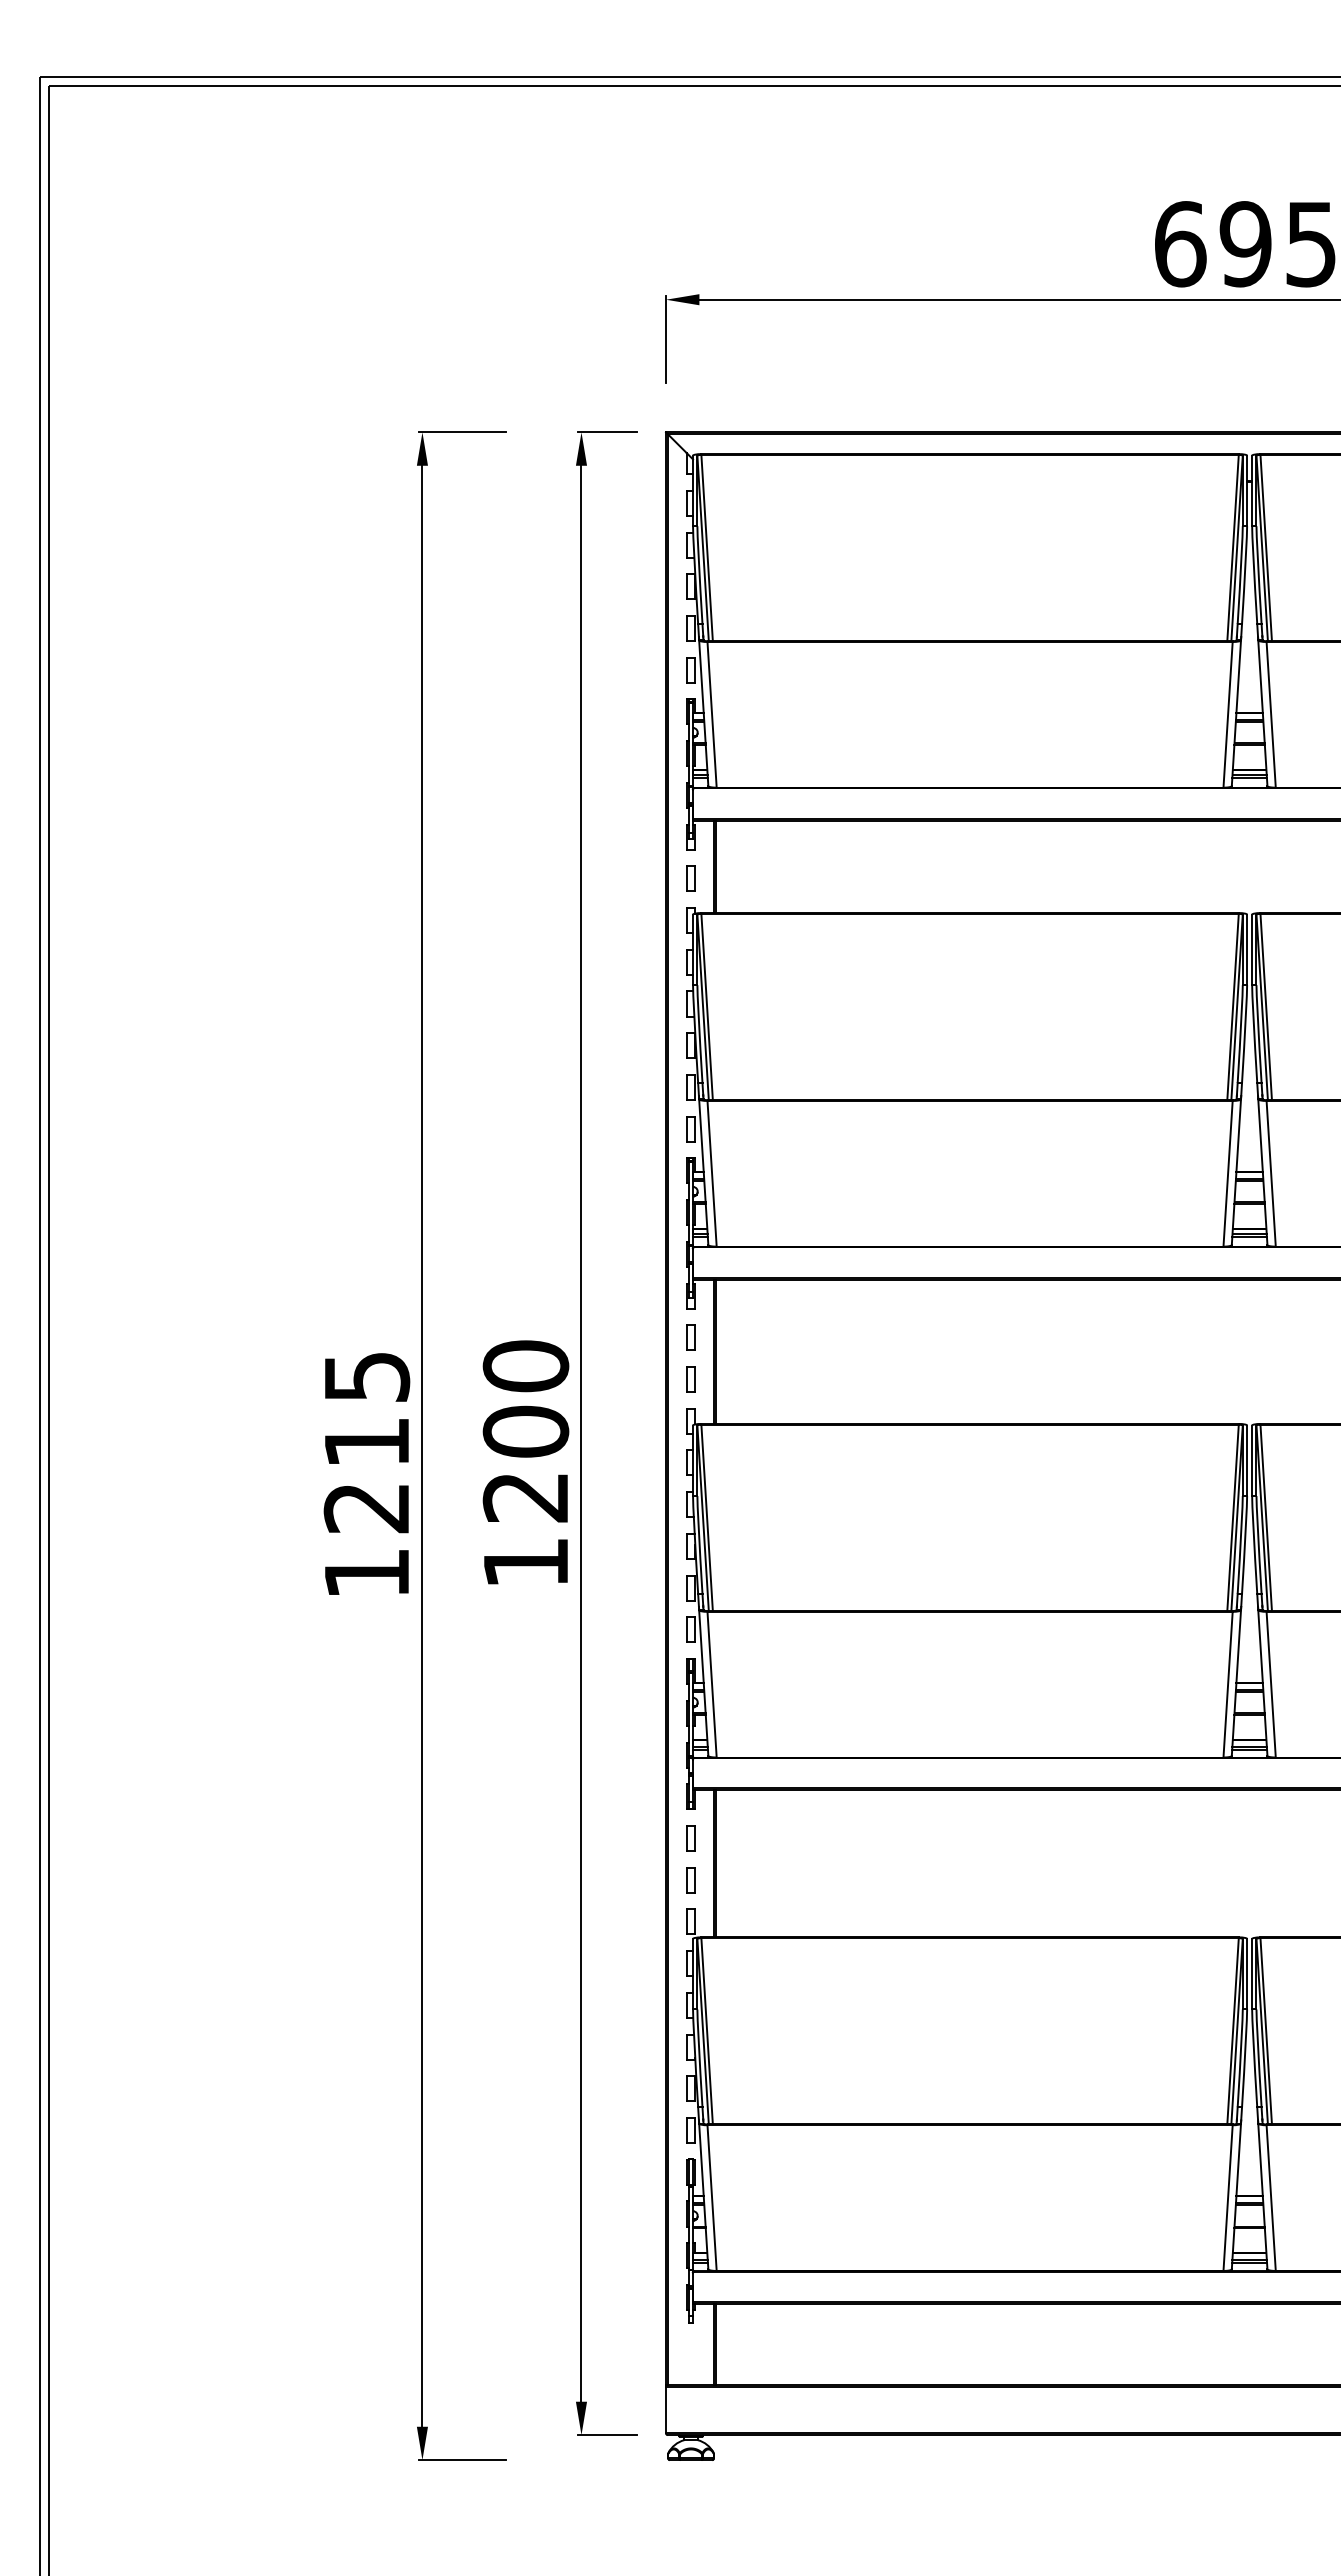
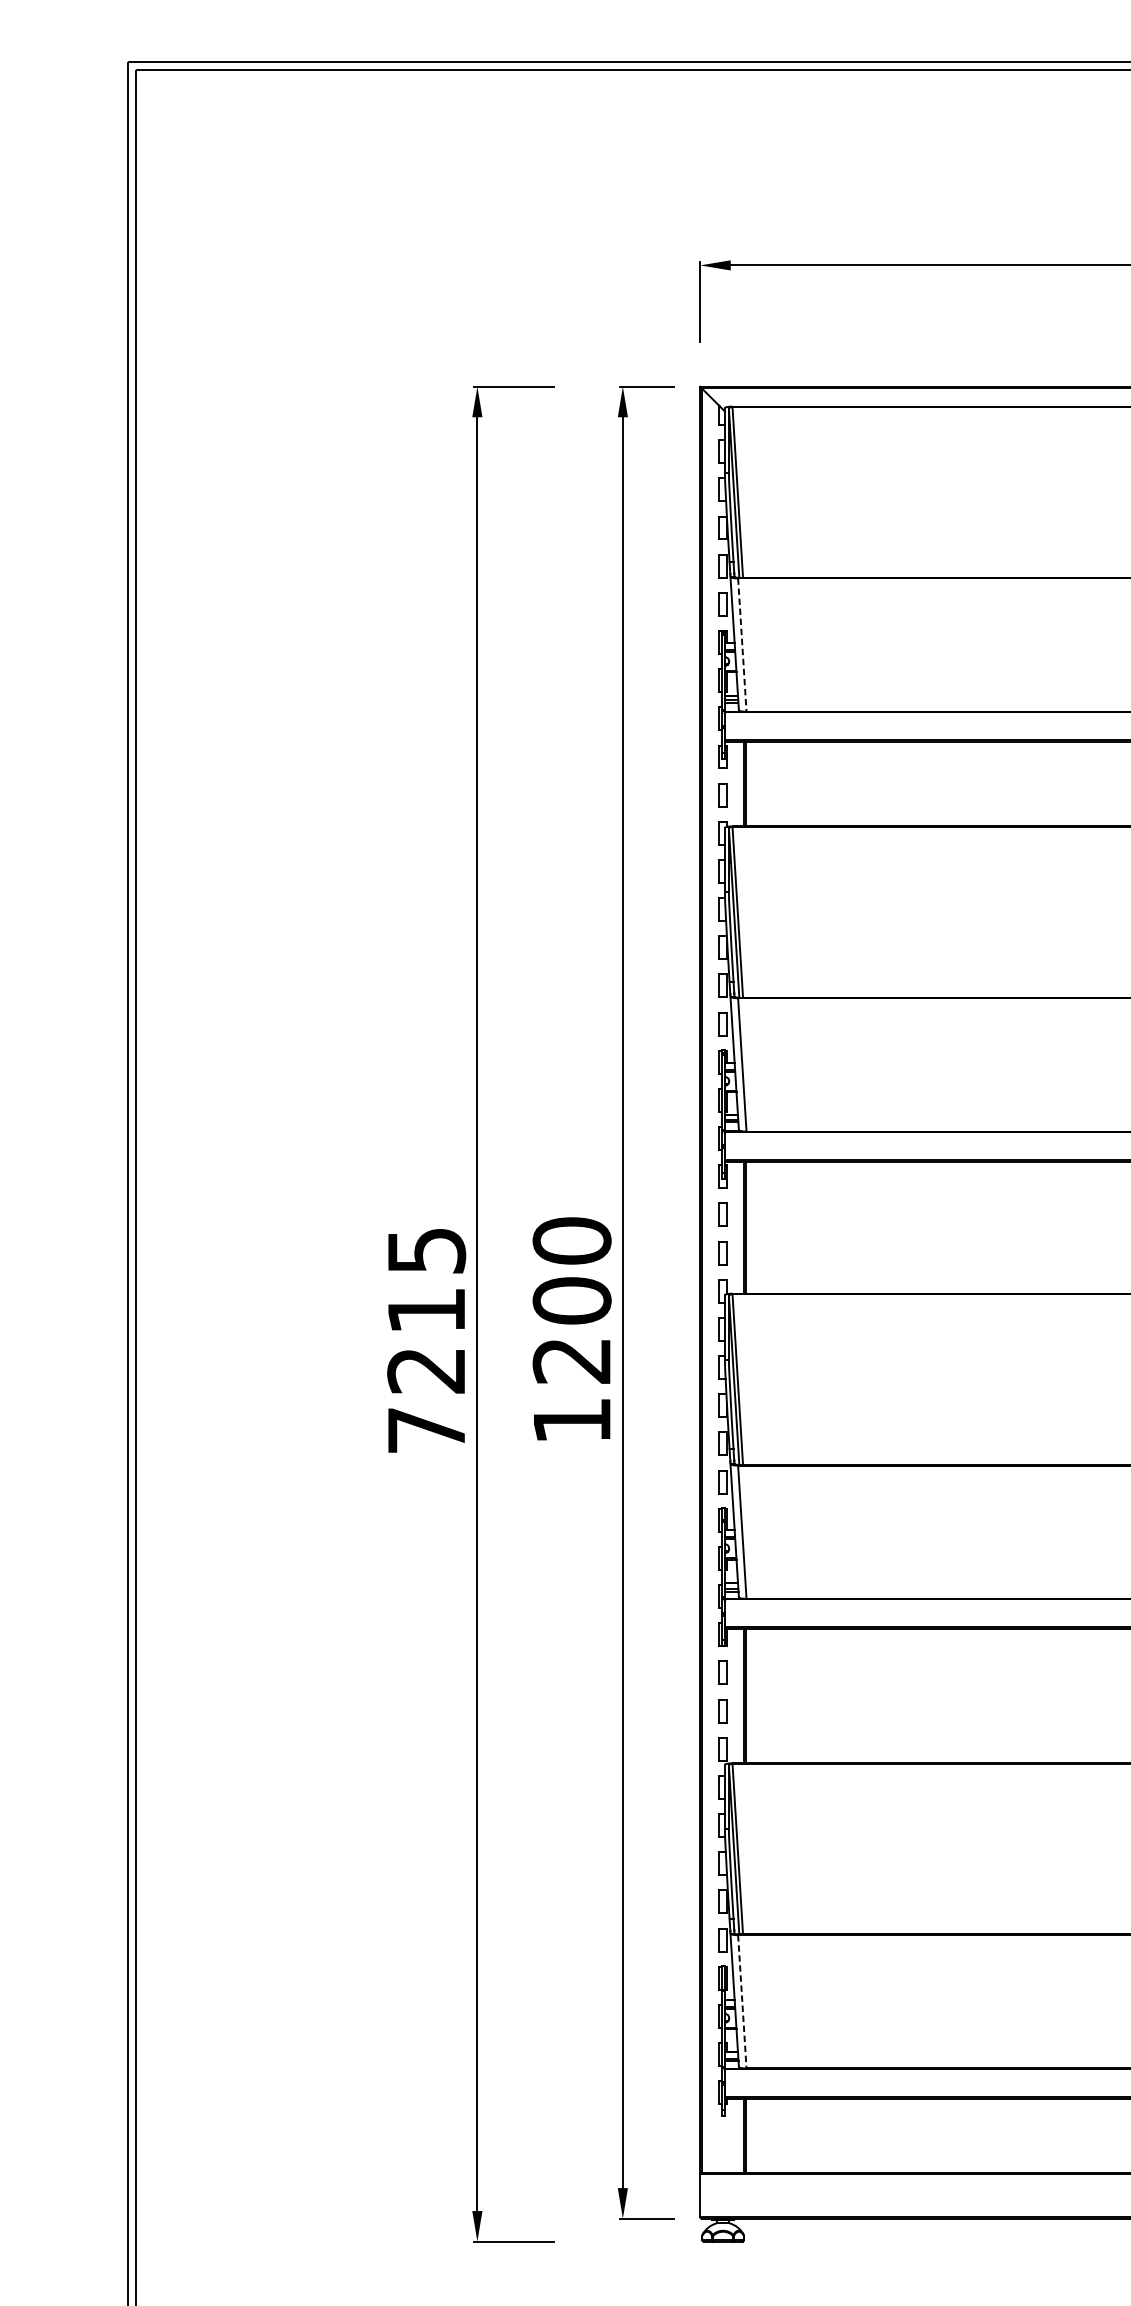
line: (712, 714) -> (742, 644), solid -> dashed
text: (366, 1573) -> (426, 1430), 1215 -> 7215
line: (712, 2198) -> (742, 2002), solid -> dashed

